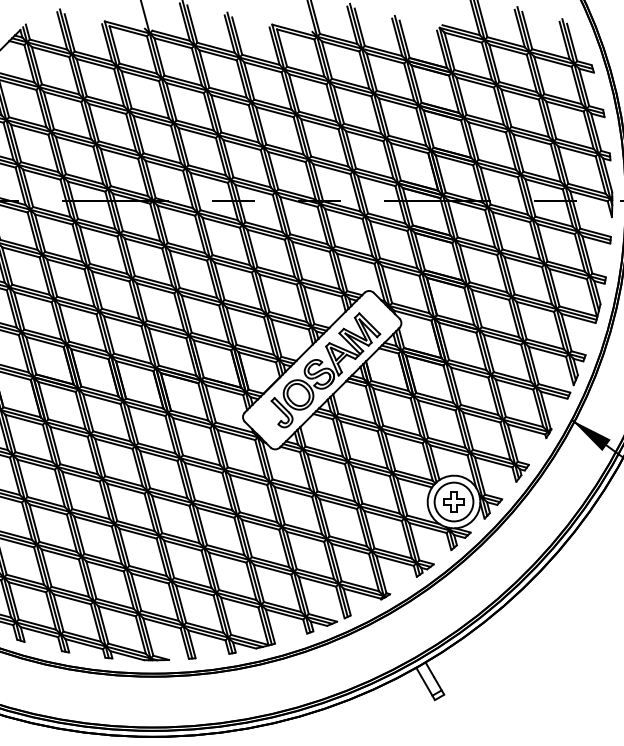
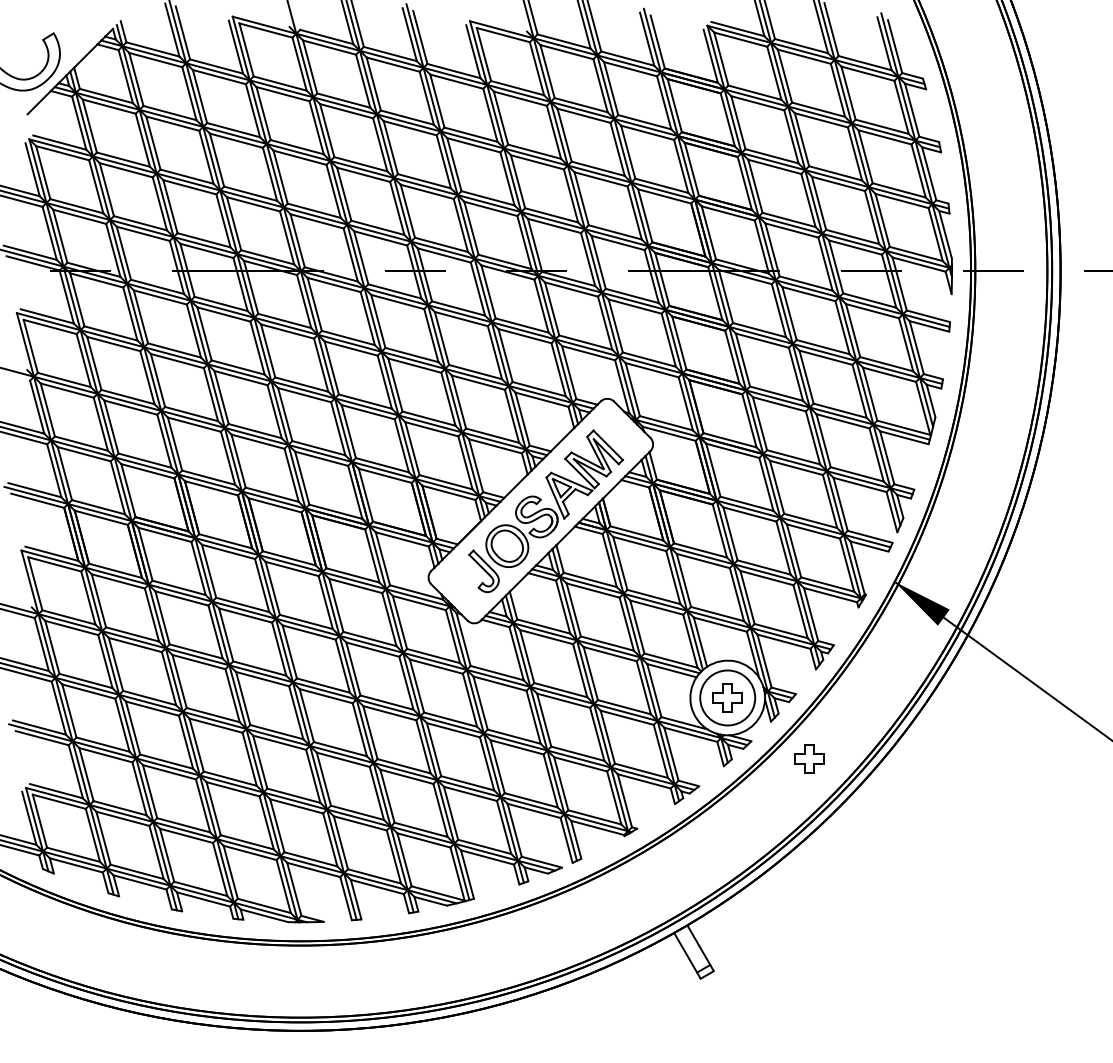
part: (511, 544) -> (809, 758), added

